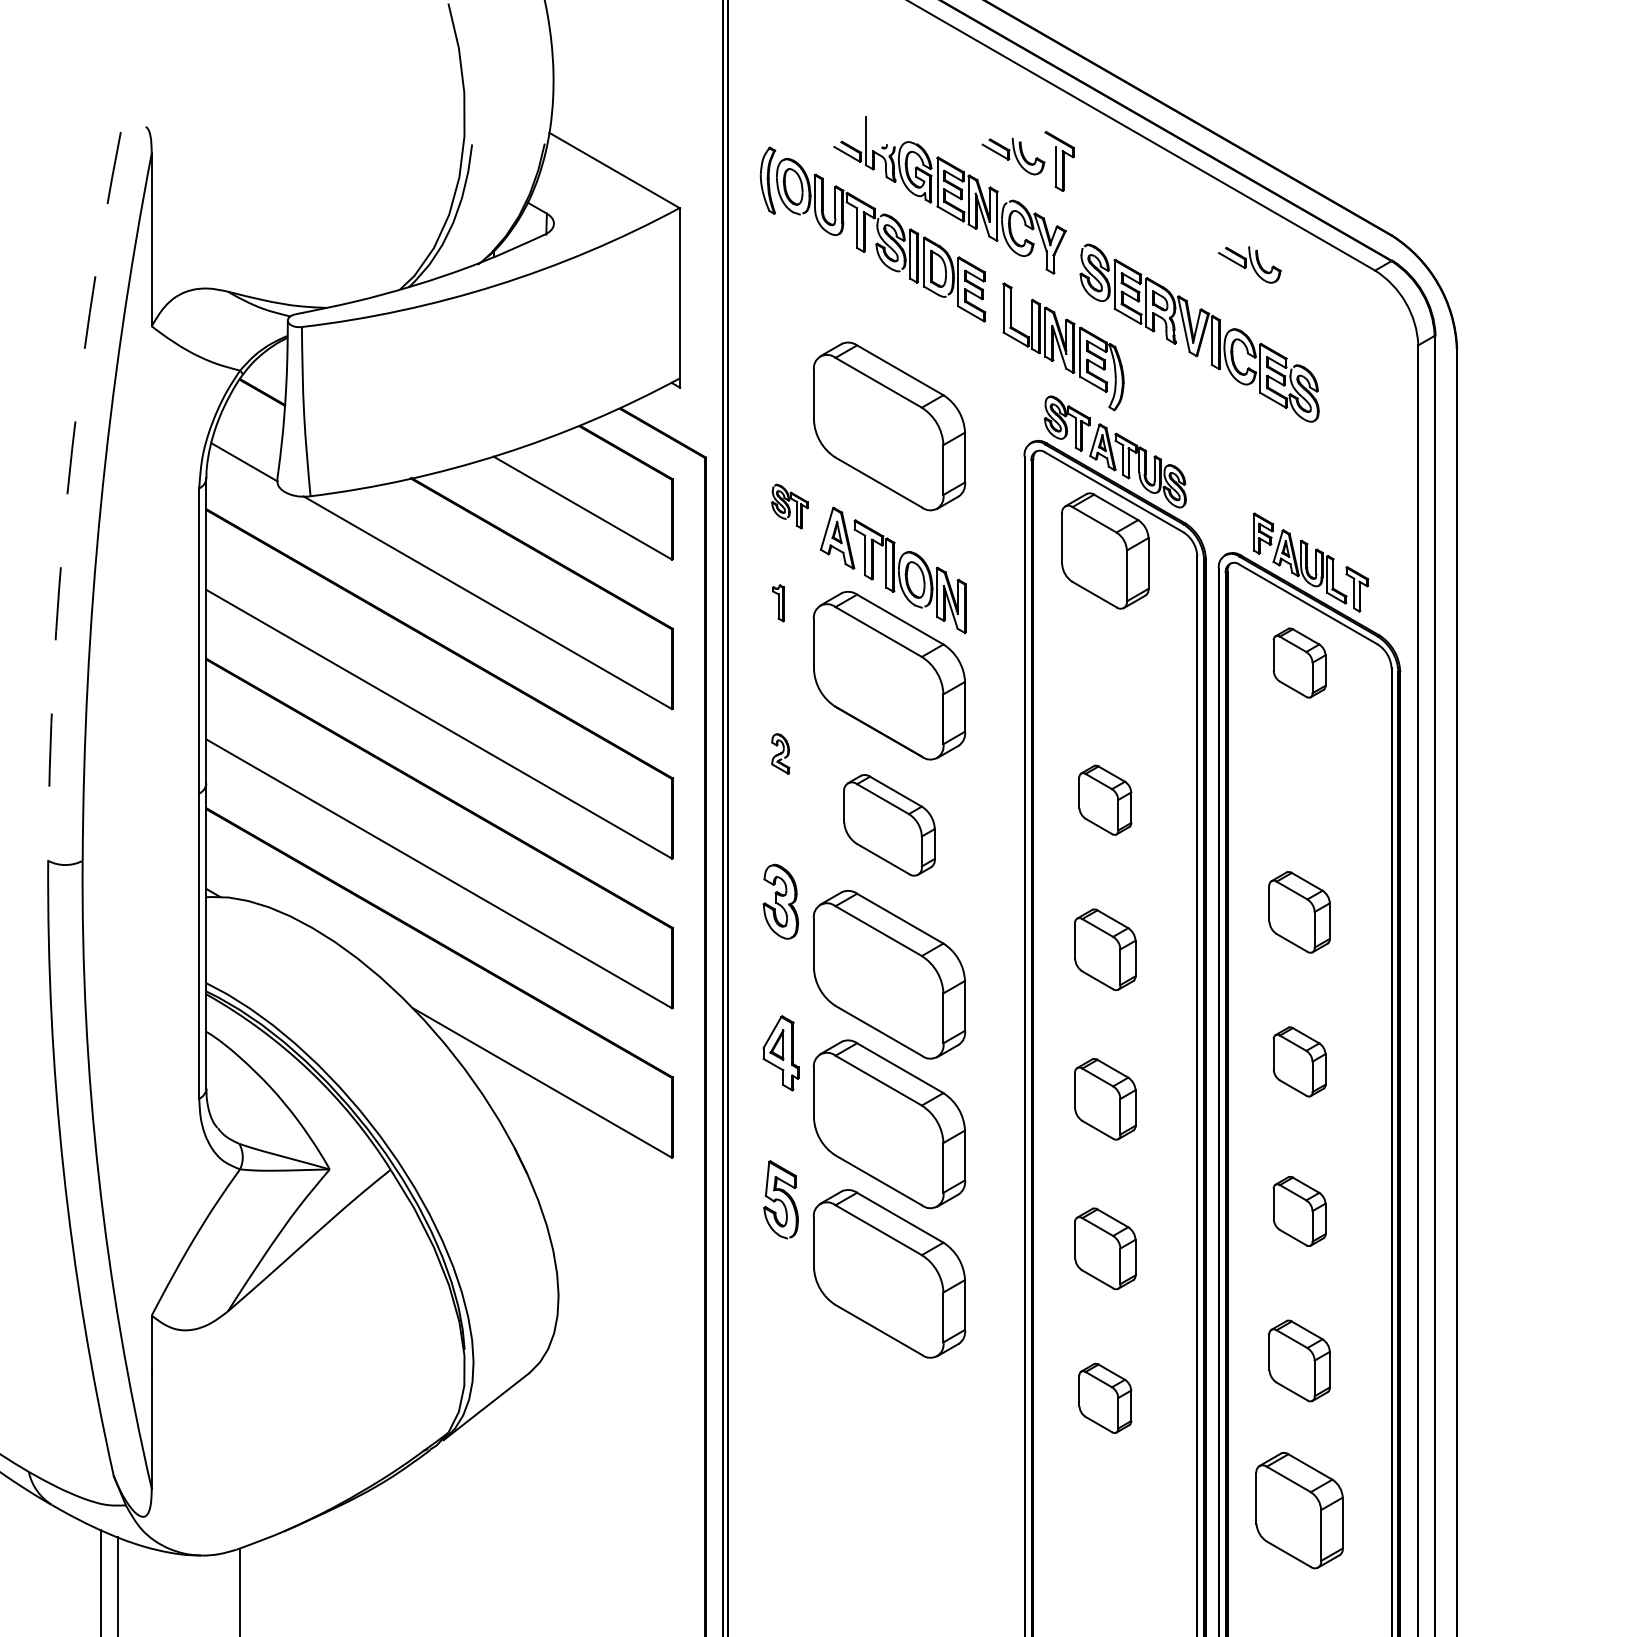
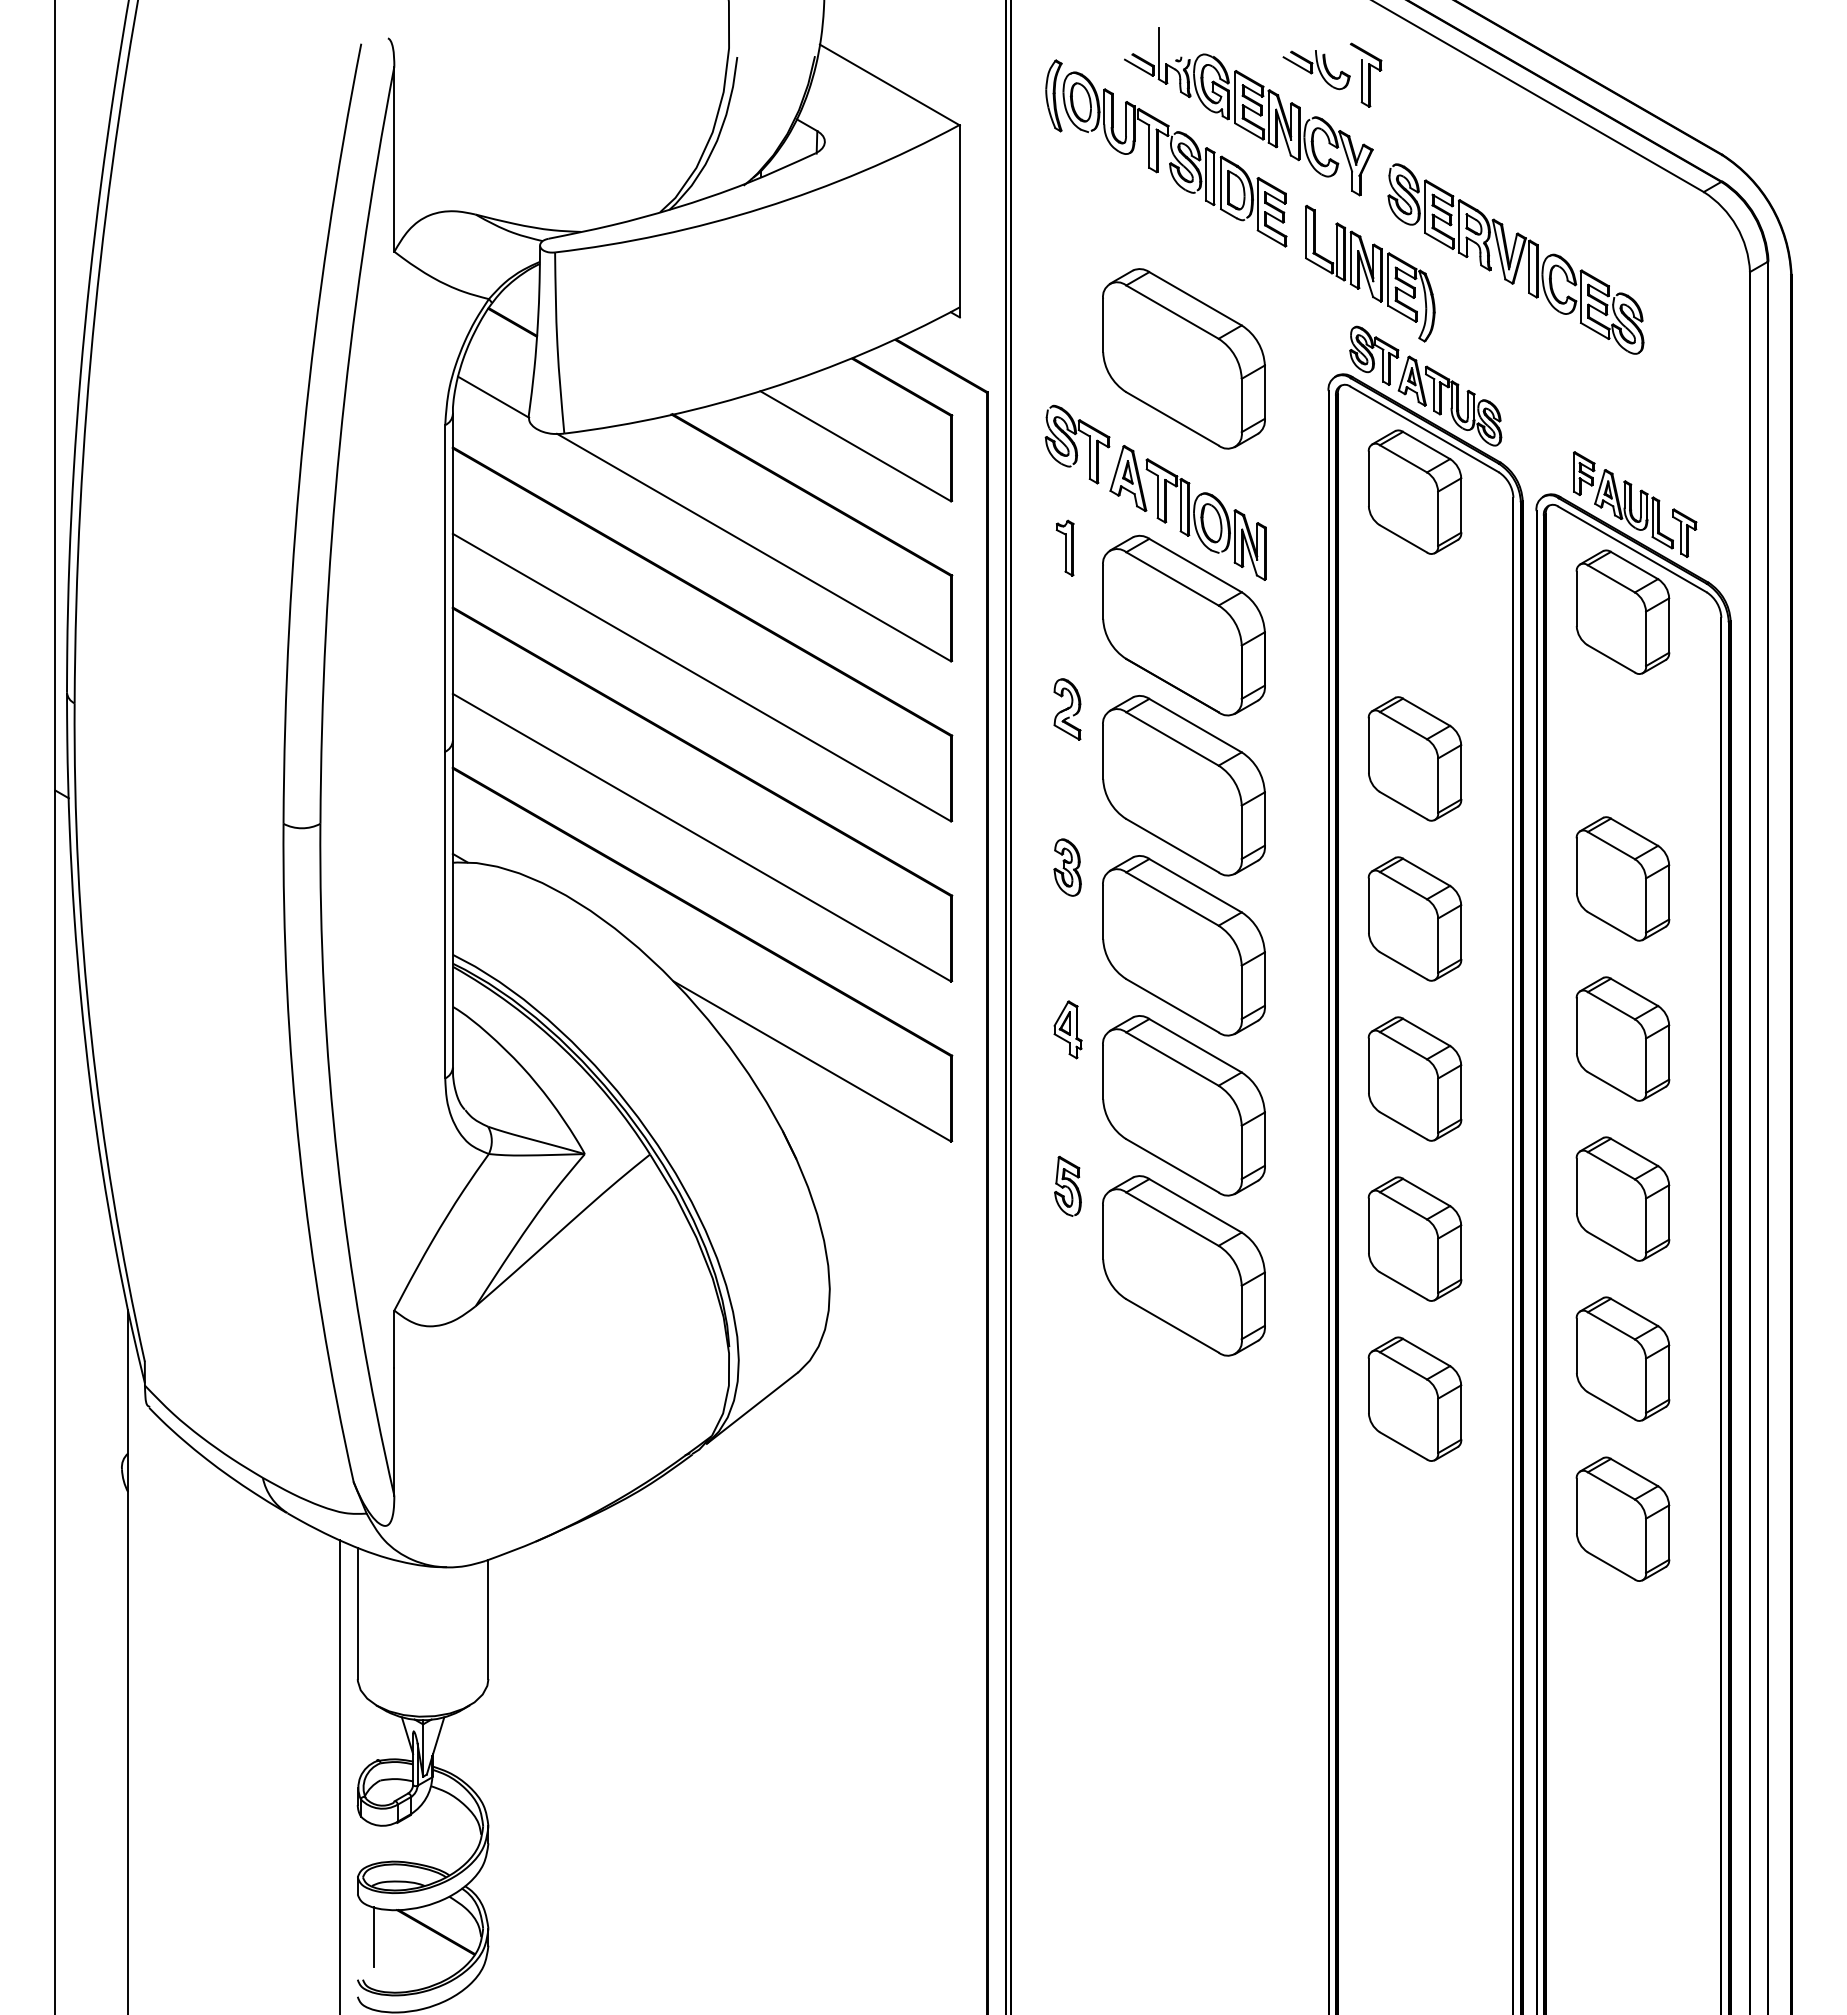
part: (1249, 265) -> (1569, 186), removed
arc: (67, 494) -> (304, 431), dashed -> solid
part: (789, 506) -> (1077, 444), size x1.67
part: (777, 602) -> (1064, 547), size x1.43
part: (1299, 662) -> (1622, 611), size x1.67
part: (780, 754) -> (1067, 709), size x1.43
part: (1104, 799) -> (1414, 758), size x1.67
part: (889, 825) -> (1183, 785), size x1.67
part: (780, 901) -> (1067, 867), size x0.71
part: (1299, 911) -> (1622, 878), size x1.43
part: (1104, 949) -> (1414, 918), size x1.43
part: (780, 1053) -> (1067, 1029), size x0.71
part: (1299, 1061) -> (1622, 1038), size x1.67
part: (1104, 1098) -> (1414, 1078), size x1.43
part: (780, 1198) -> (1067, 1185), size x0.71
part: (1299, 1210) -> (1622, 1198), size x1.67
part: (1104, 1248) -> (1414, 1238), size x1.43
part: (1299, 1360) -> (1622, 1358), size x1.43
part: (1104, 1397) -> (1414, 1398), size x1.67

